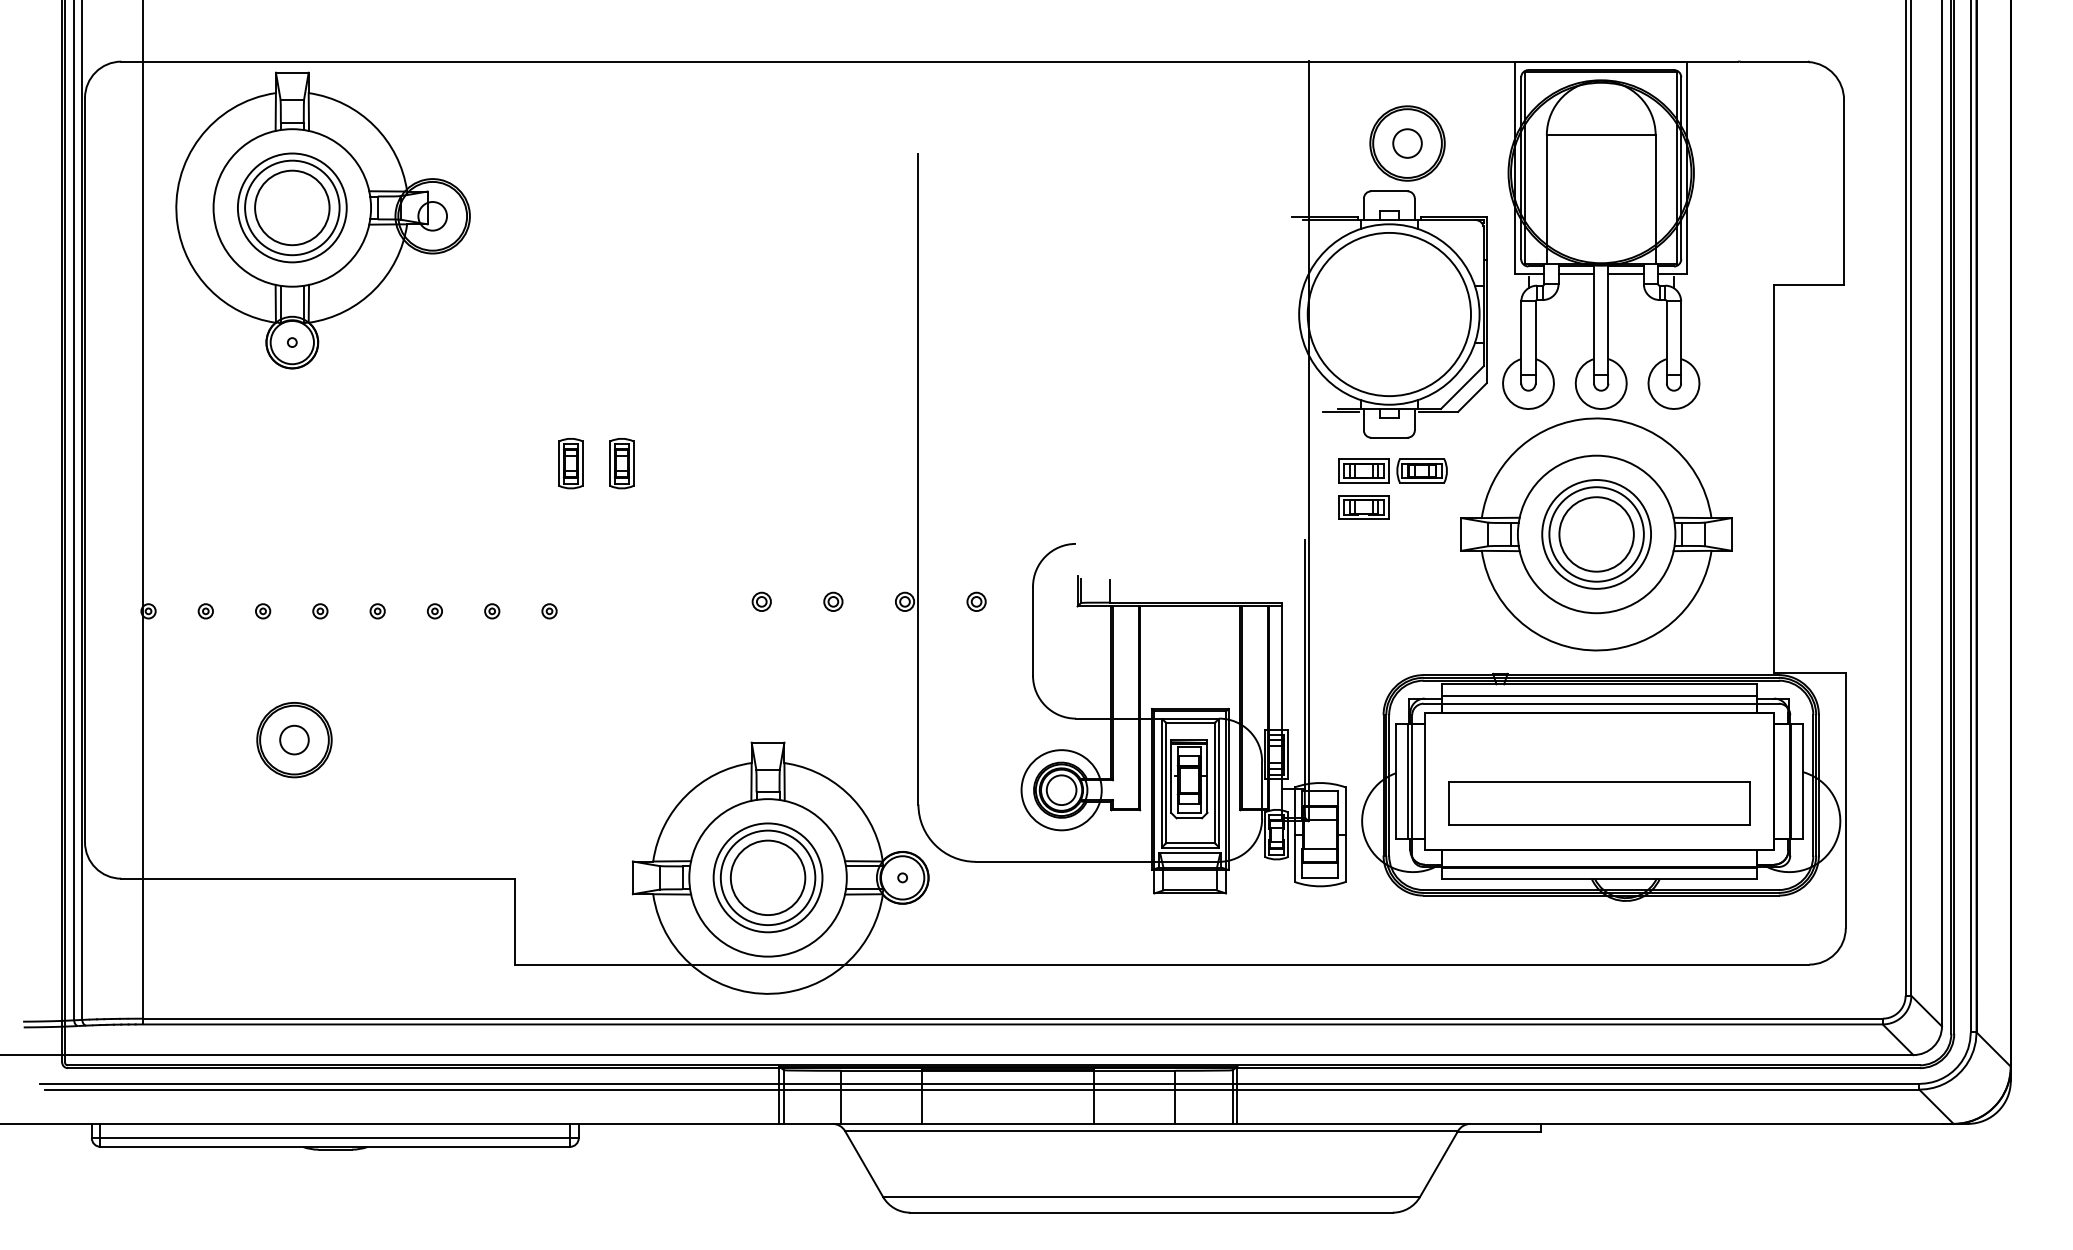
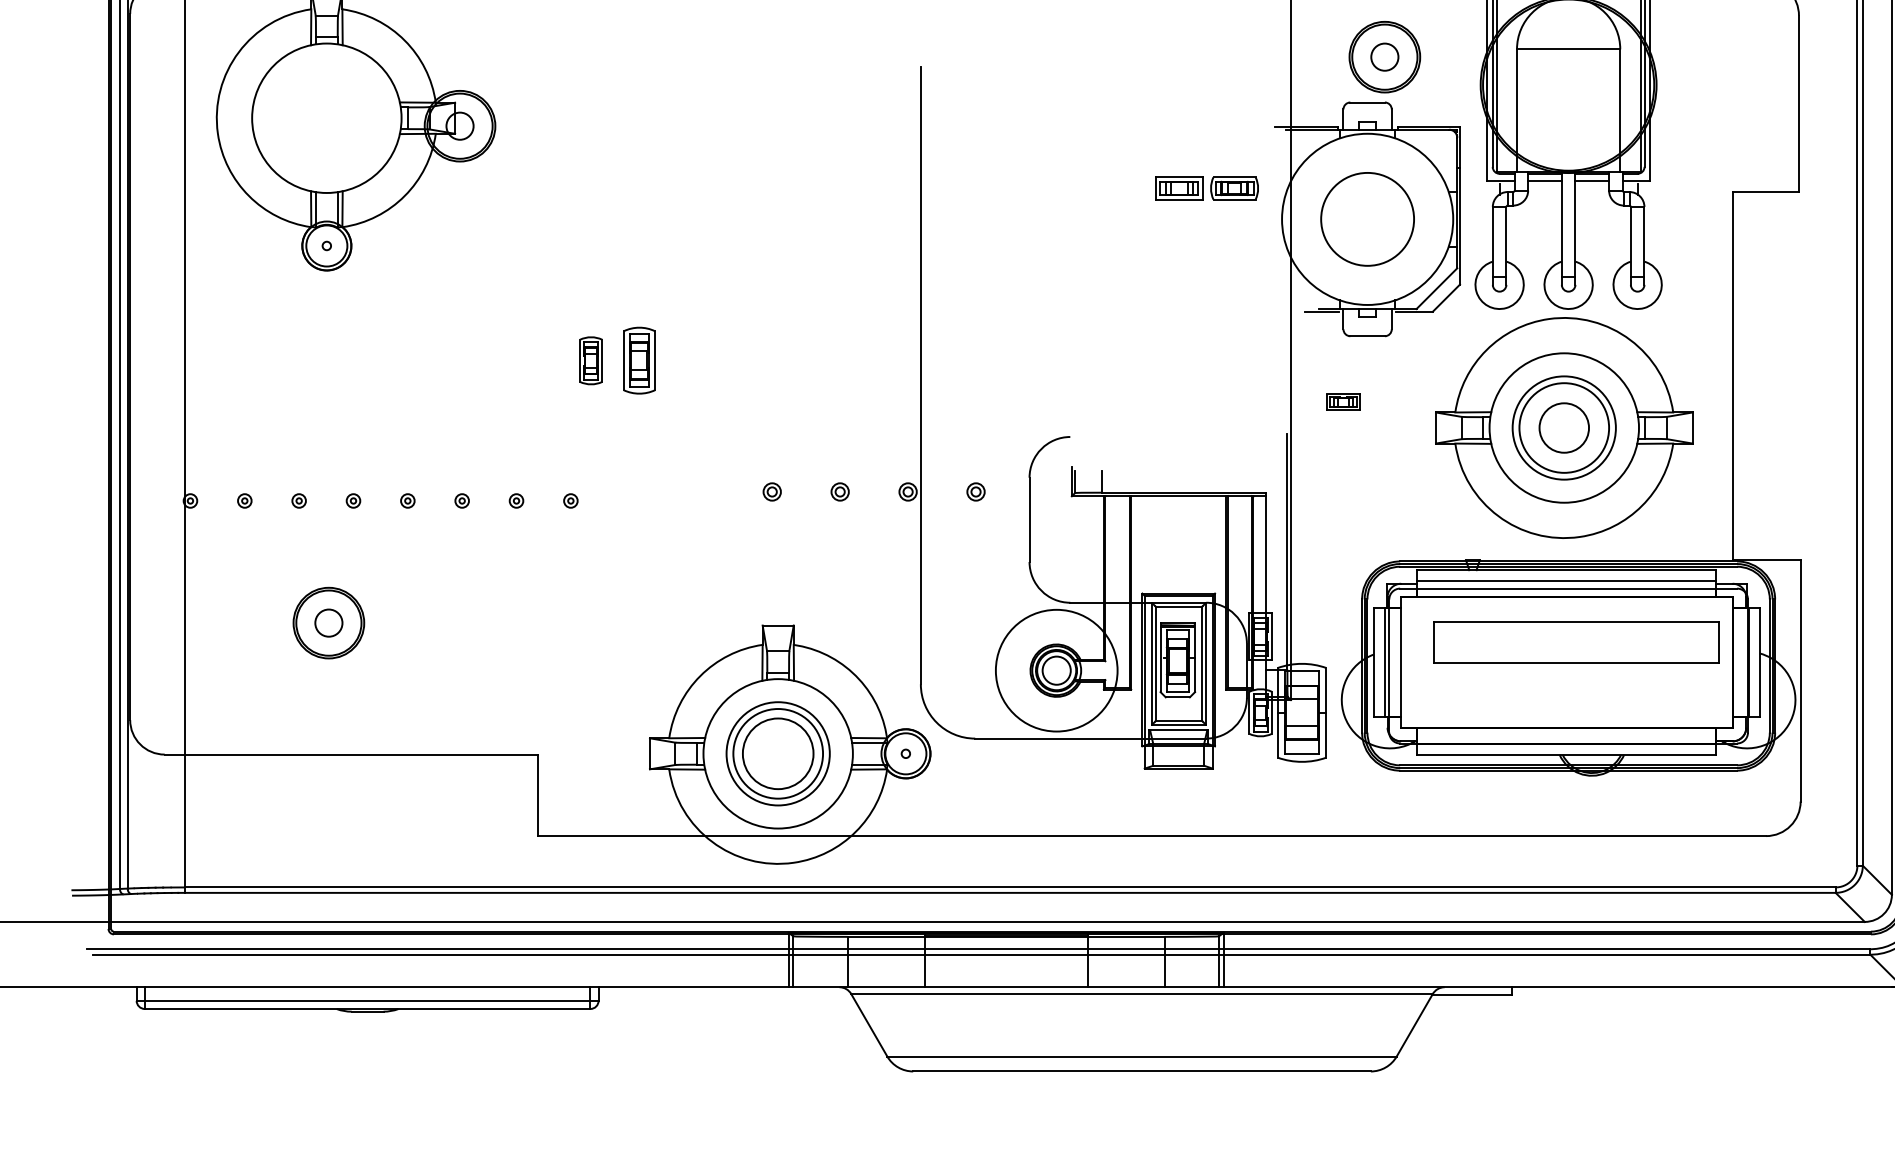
part: (292, 207) -> (327, 117), removed
circle: (1389, 314) -> (1367, 219), size x0.6
part: (621, 463) -> (639, 360), size x1.4
part: (1392, 470) -> (1206, 188), moved
part: (1363, 507) -> (1343, 402), size x0.7
circle: (1596, 534) -> (1564, 428), size x0.7
circle: (1061, 790) -> (1056, 670), size x1.6
part: (1599, 803) -> (1576, 642), moved

